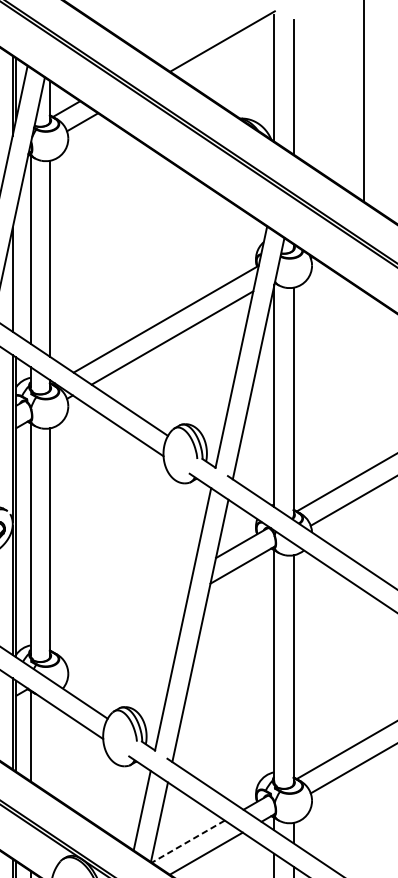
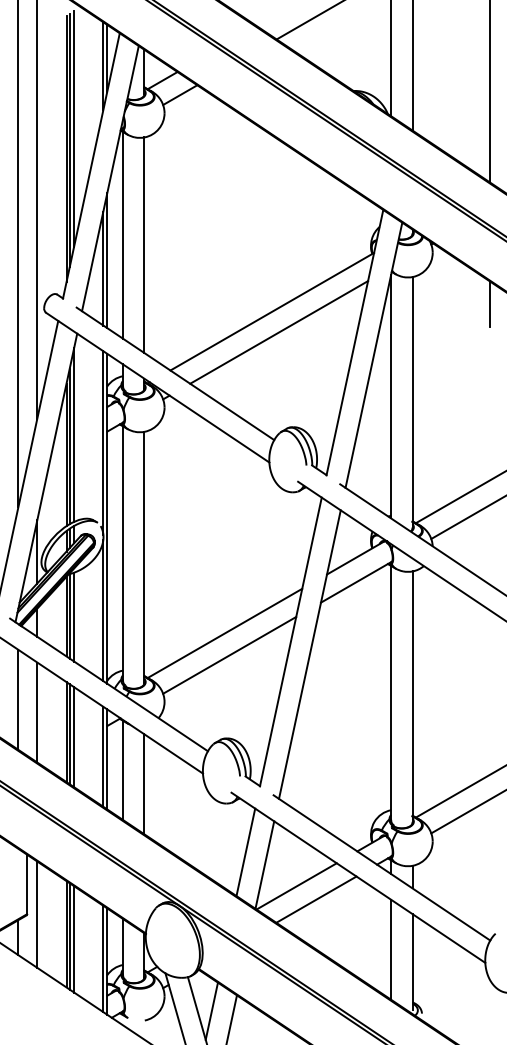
line: (16, 272) -> (107, 260), added
line: (363, 312) -> (489, 304), added
line: (122, 611) -> (224, 633), added
line: (127, 630) -> (229, 654), added
line: (50, 748) -> (144, 784), added
line: (188, 841) -> (296, 886), dashed -> solid

